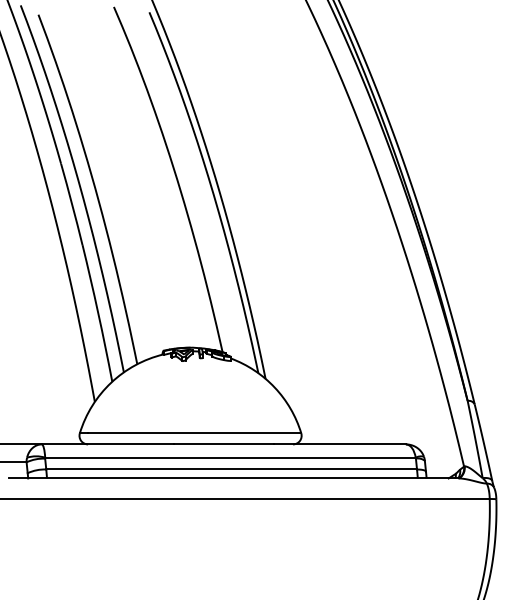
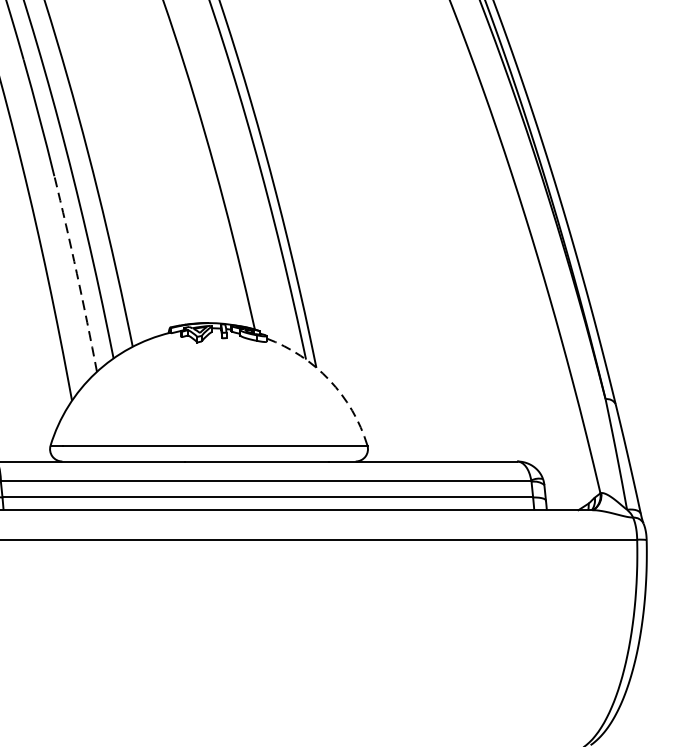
arc: (98, 313) -> (77, 274), solid -> dashed
arc: (274, 387) -> (329, 380), solid -> dashed

